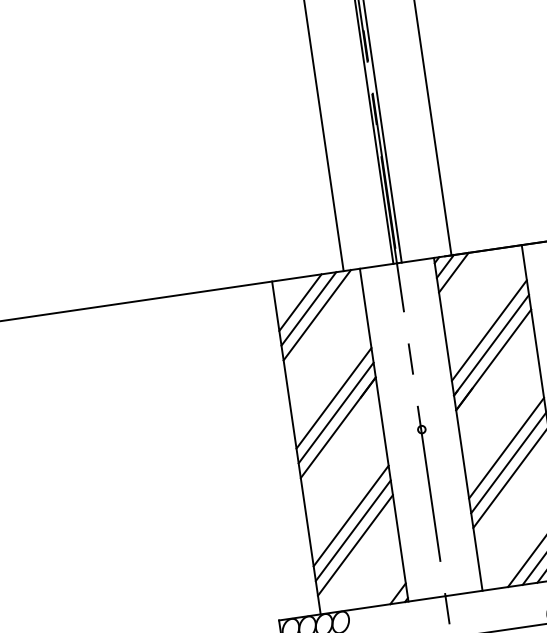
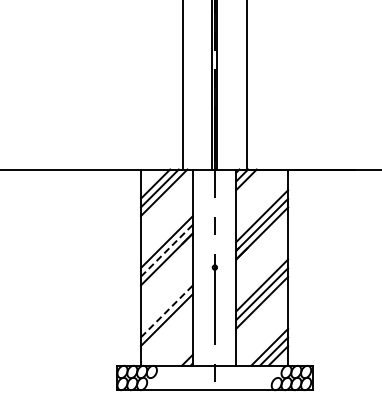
line: (335, 412) -> (166, 250), solid -> dashed
line: (350, 516) -> (166, 311), solid -> dashed
line: (354, 544) -> (166, 328), removed

